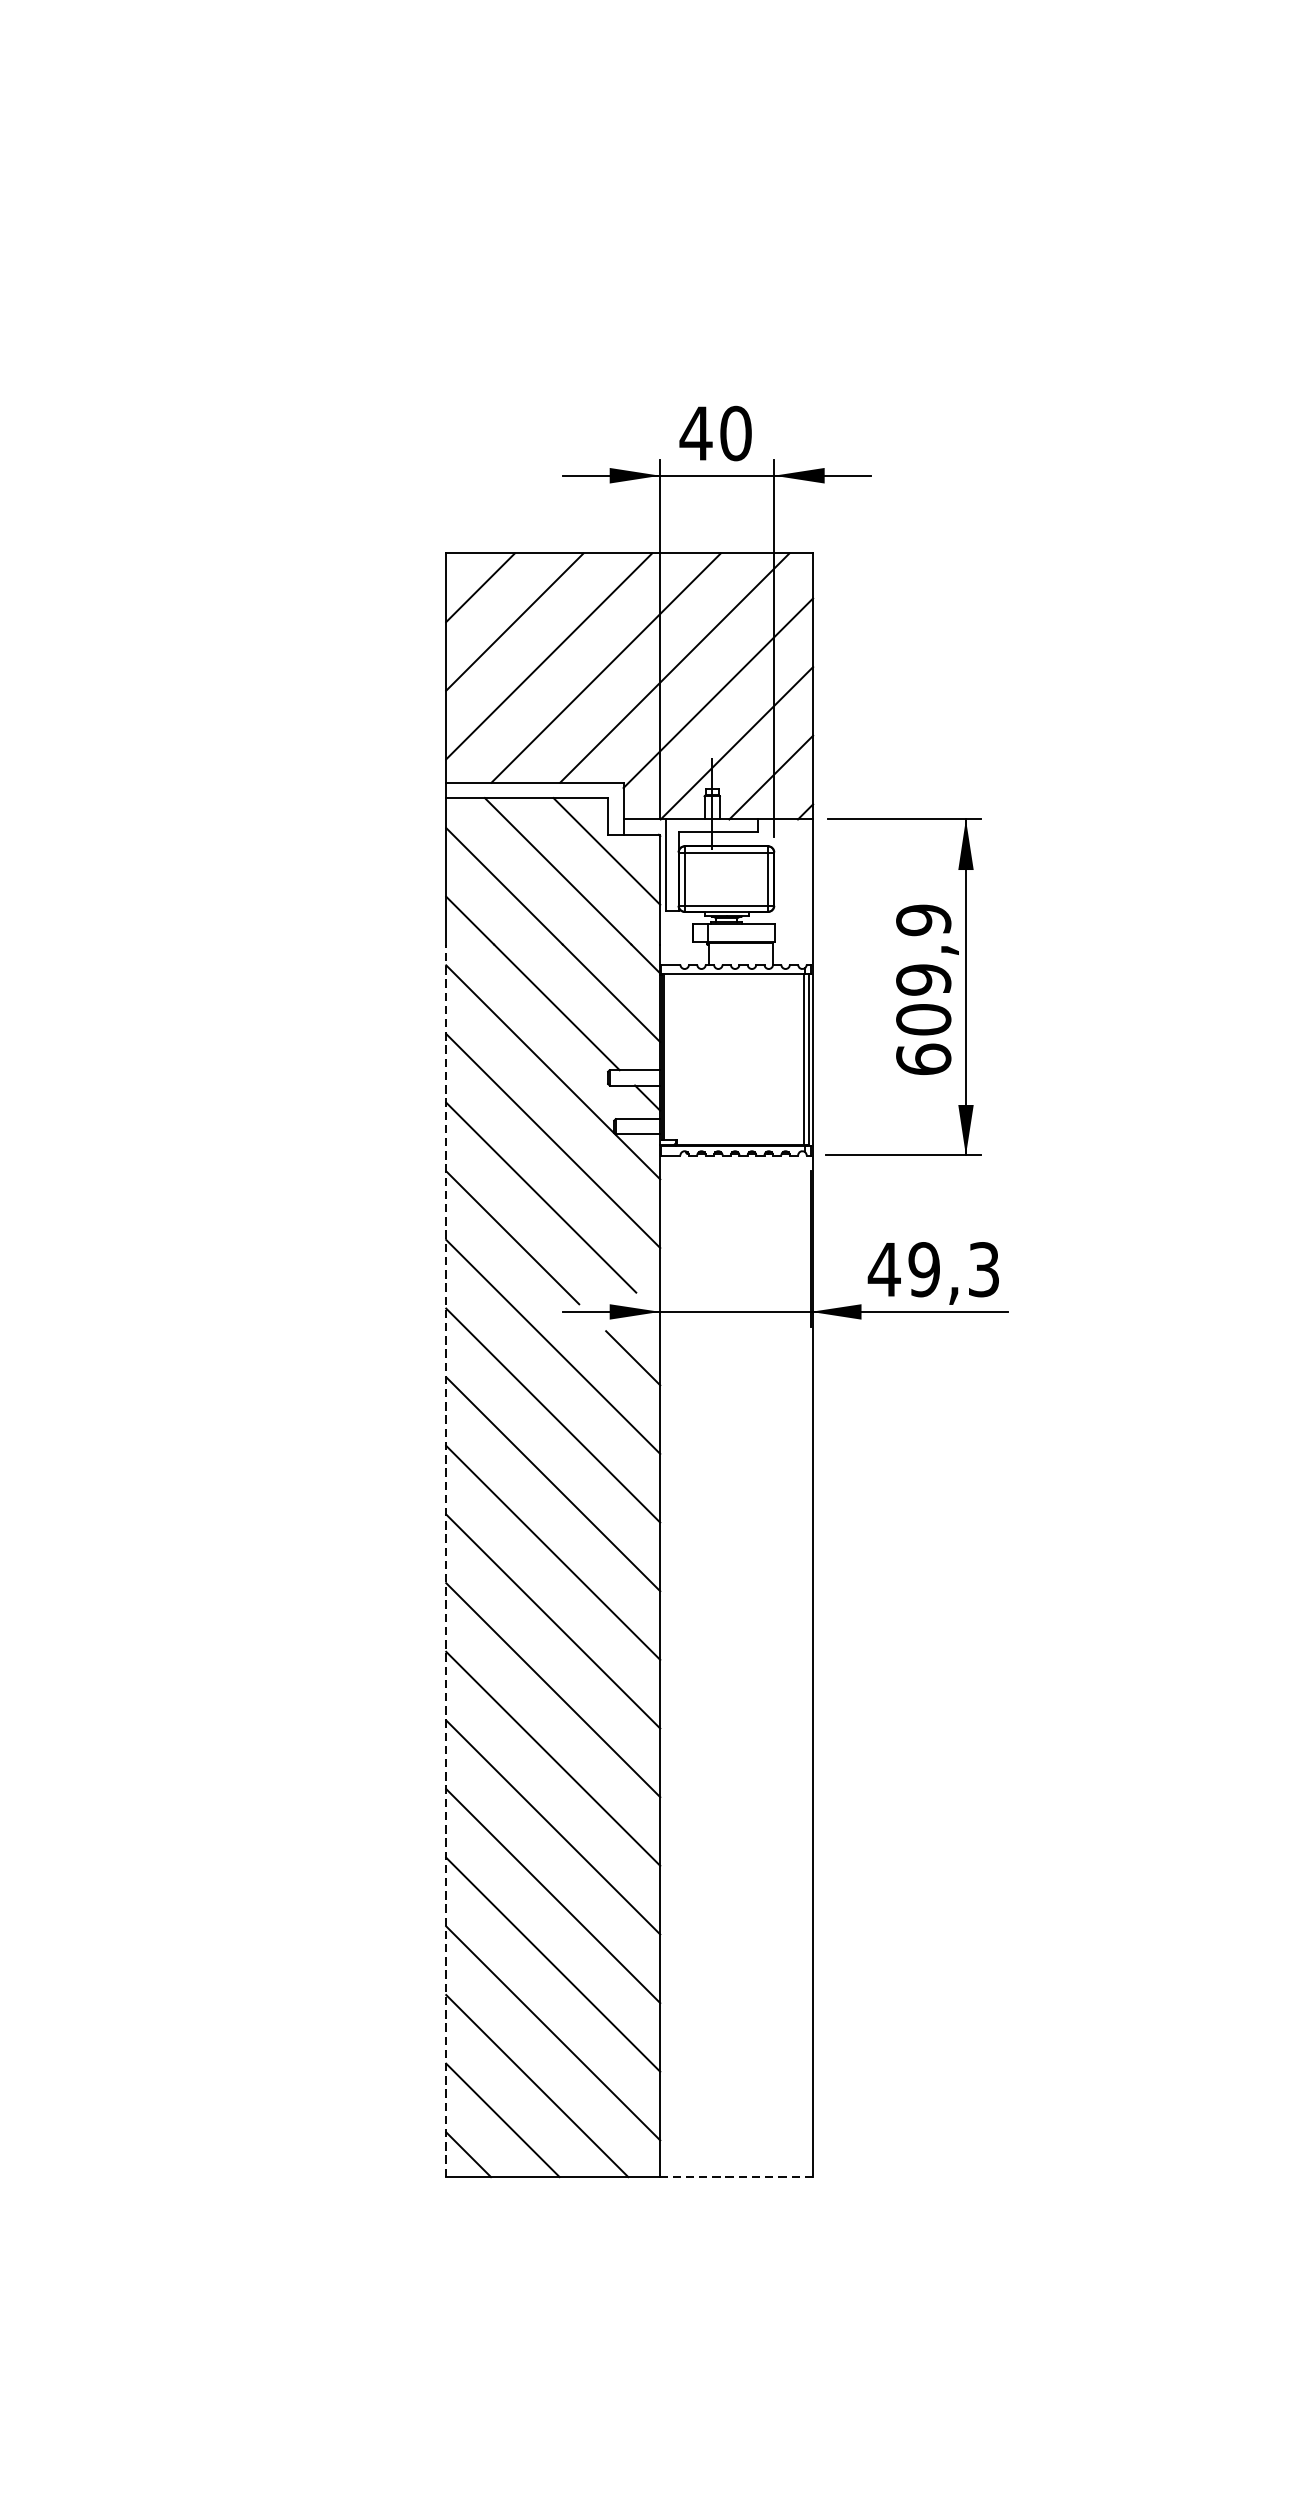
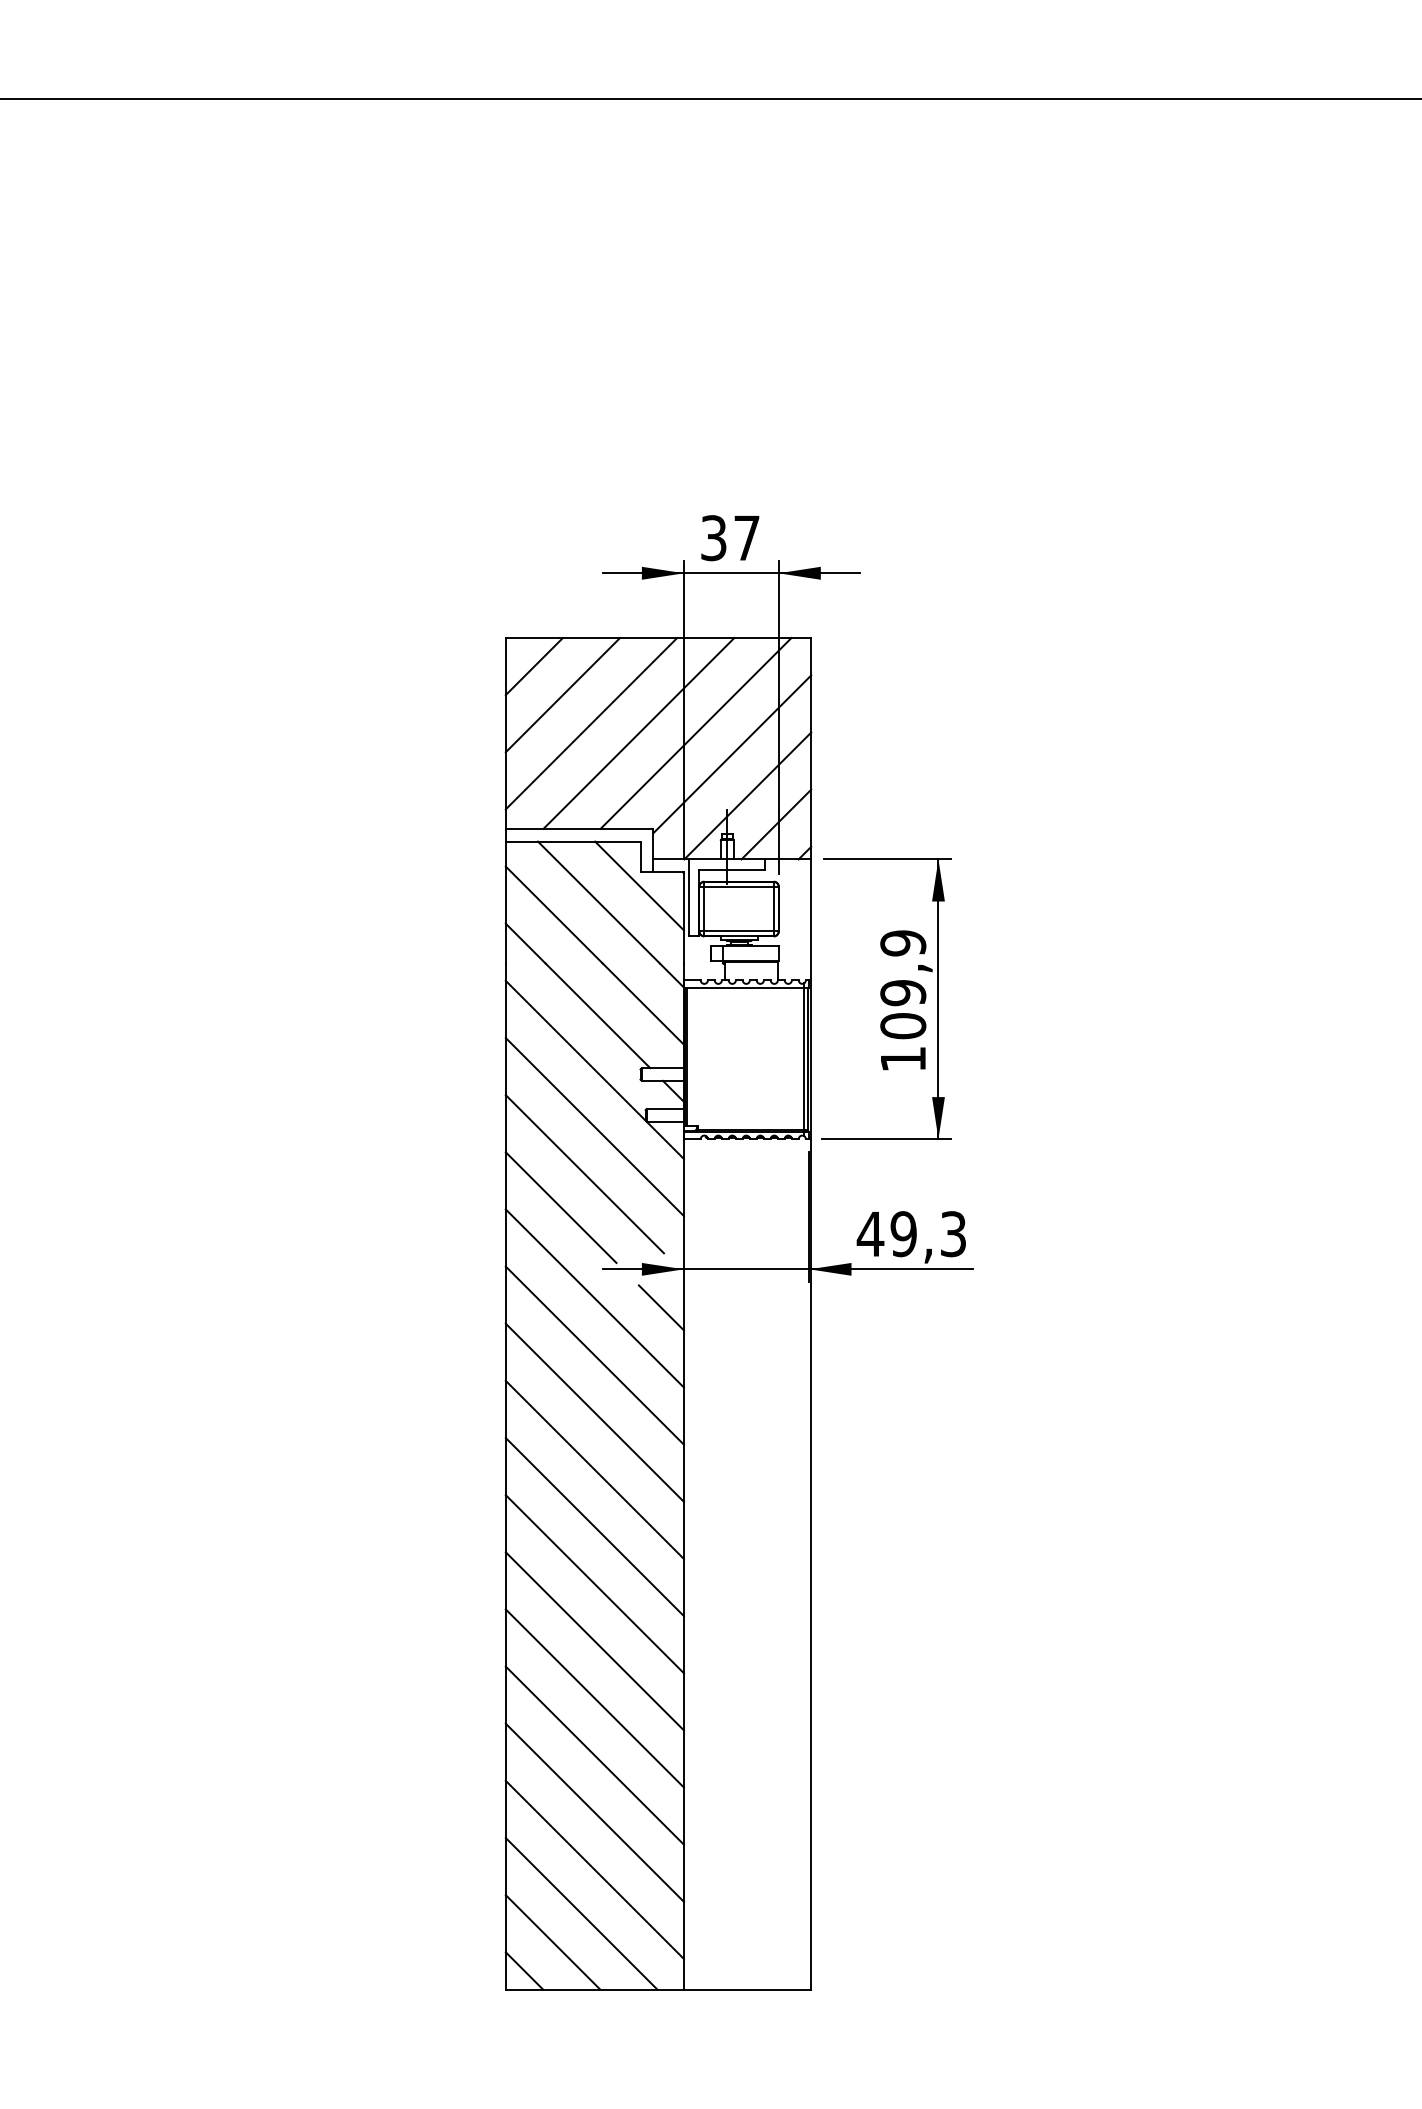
text: (716, 433) -> (730, 538), 40 -> 37
text: (923, 1059) -> (903, 1059), 609,9 -> 109,9
line: (445, 1560) -> (505, 1476), dashed -> solid
line: (736, 2177) -> (747, 1989), dashed -> solid

